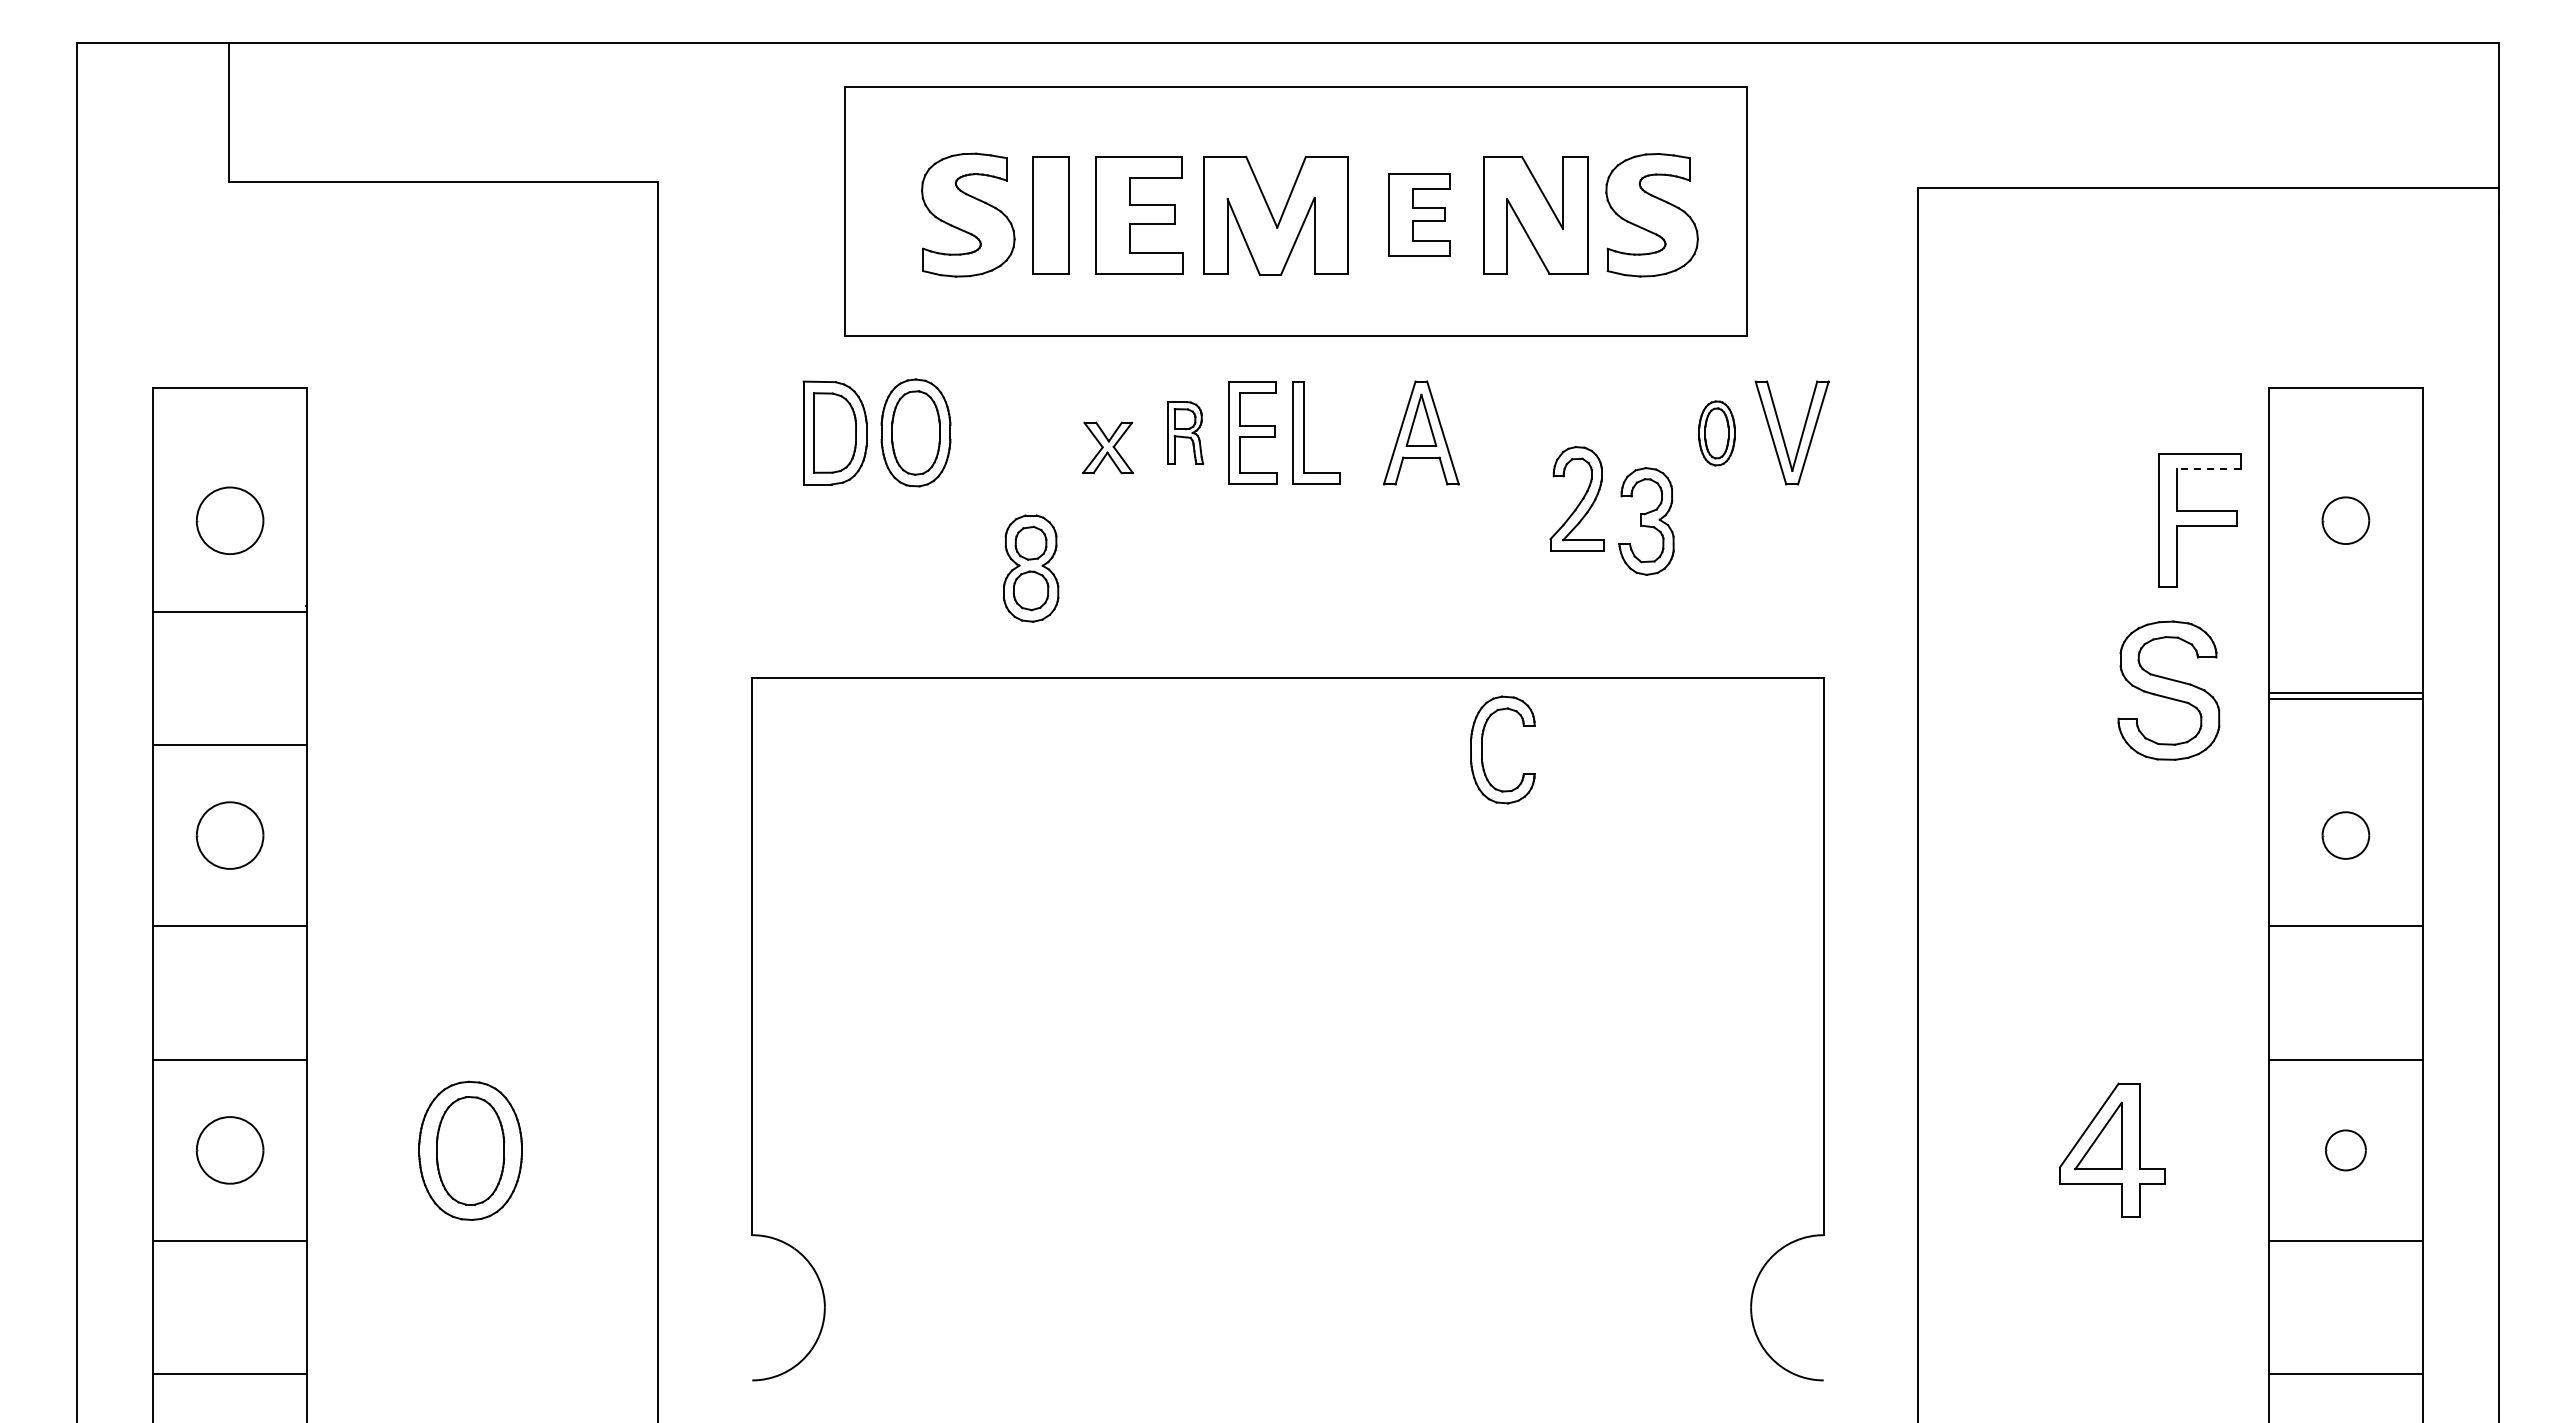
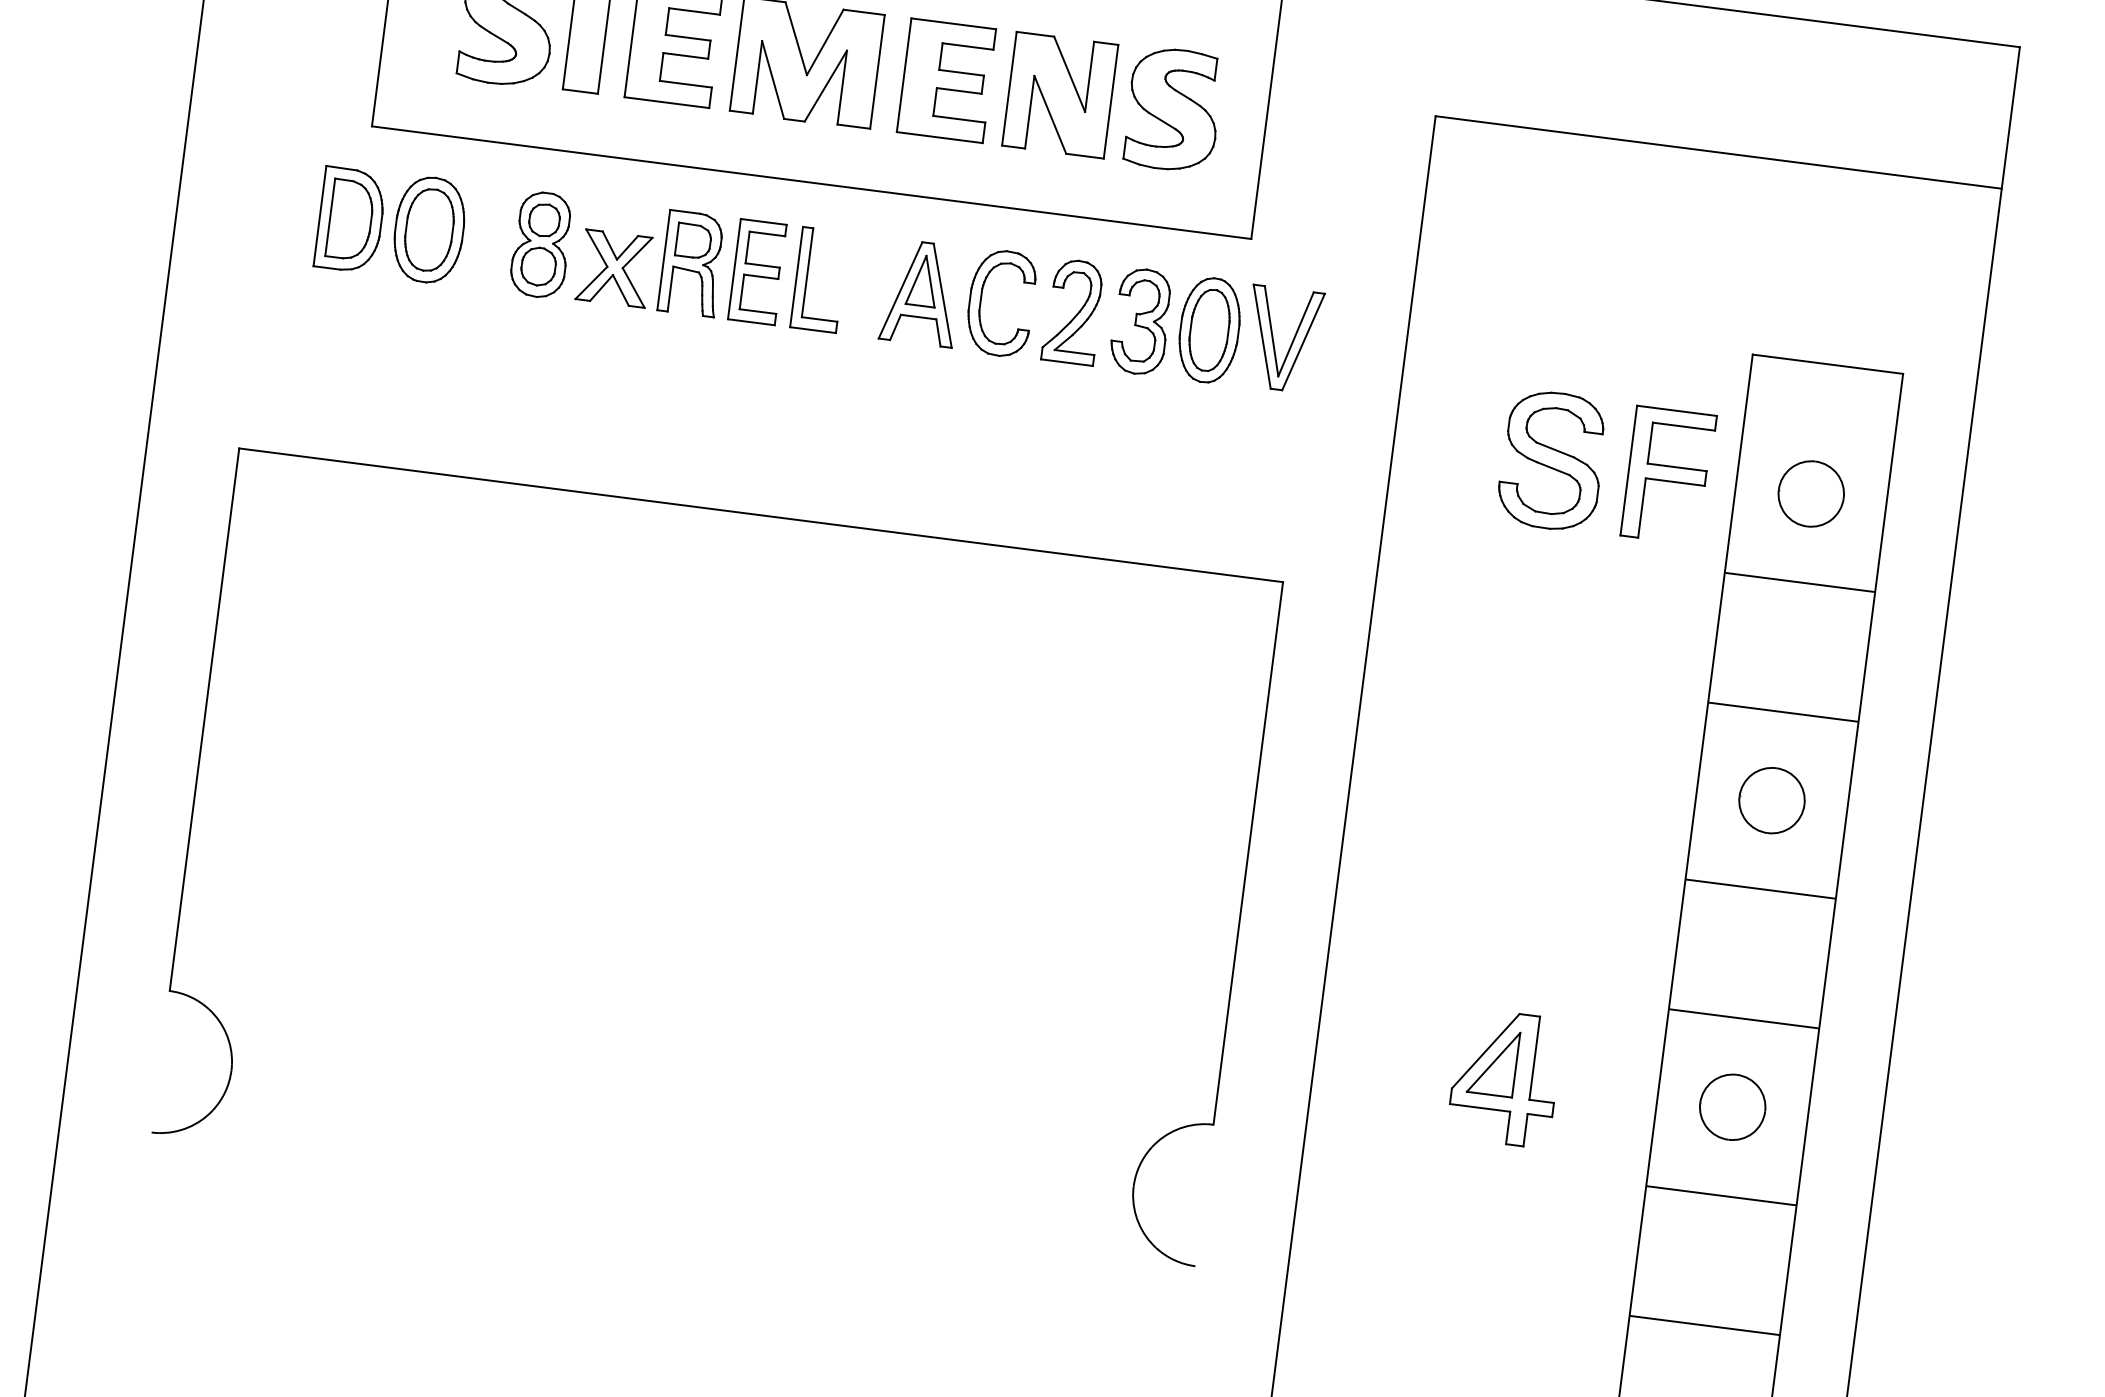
part: (1419, 215) -> (946, 80), size x1.43
part: (1185, 432) -> (691, 263), size x1.67
part: (1716, 433) -> (1209, 330), size x1.67
part: (1107, 447) -> (614, 268), size x1.43
line: (2208, 469) -> (1683, 426), dashed -> solid
part: (1576, 498) -> (1072, 310), moved
part: (2345, 520) -> (1810, 493), size x1.43
part: (1646, 521) -> (1140, 321), moved
part: (1031, 568) -> (541, 244), moved
part: (2168, 690) -> (1551, 460), moved
line: (2345, 692) -> (1799, 582), moved
line: (2345, 698) -> (1783, 711), moved
part: (1482, 749) -> (981, 300), moved
part: (2345, 835) -> (1771, 800), size x1.43
part: (2345, 1150) -> (1732, 1107), size x1.67

